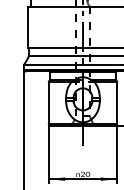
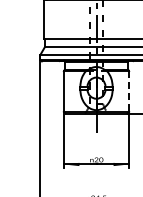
line: (117, 103) -> (129, 92), solid -> dashed

